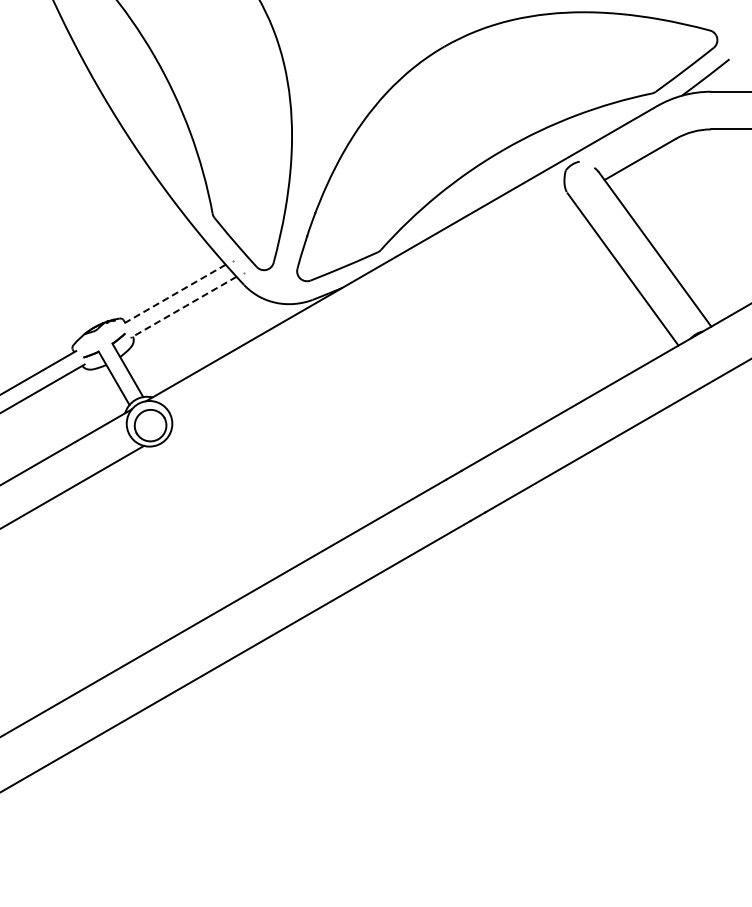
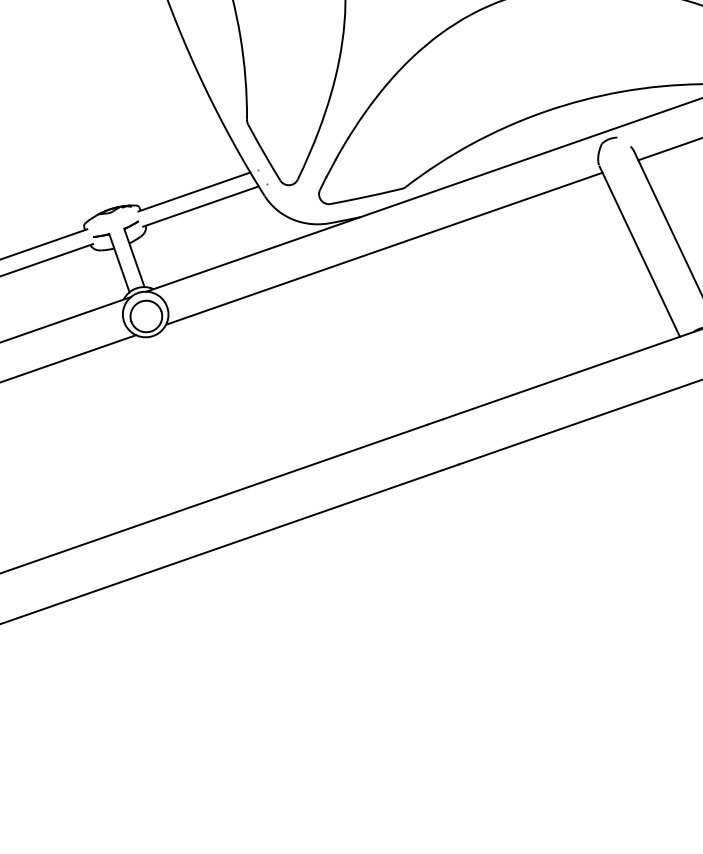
line: (174, 294) -> (194, 192), dashed -> solid
line: (183, 307) -> (200, 206), dashed -> solid
line: (371, 314) -> (384, 248), added

